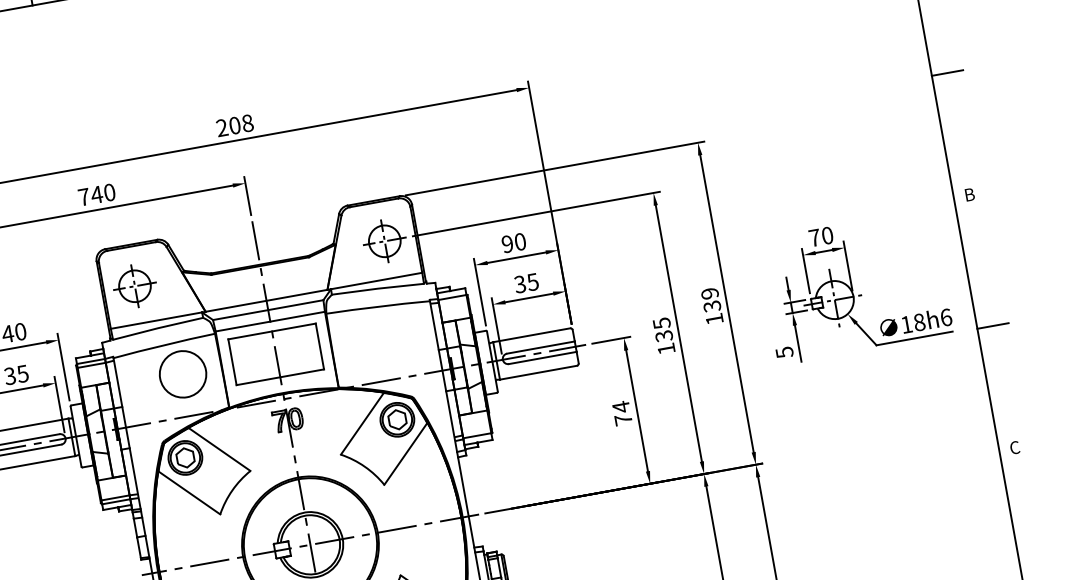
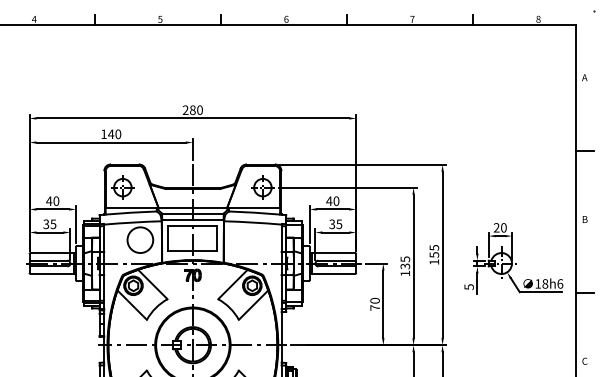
text: (241, 124) -> (196, 110), 208 -> 280
text: (83, 195) -> (103, 133), 740 -> 140
text: (814, 237) -> (496, 227), 70 -> 20
text: (507, 242) -> (329, 200), 90 -> 40
text: (709, 300) -> (433, 251), 139 -> 155
text: (620, 406) -> (374, 300), 74 -> 70

